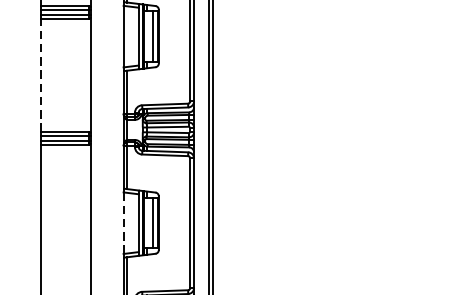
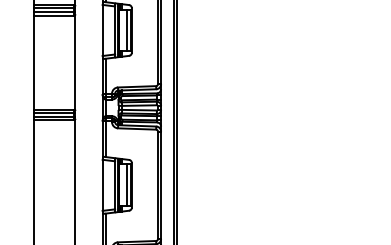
line: (40, 75) -> (33, 62), dashed -> solid
line: (123, 223) -> (102, 185), dashed -> solid

